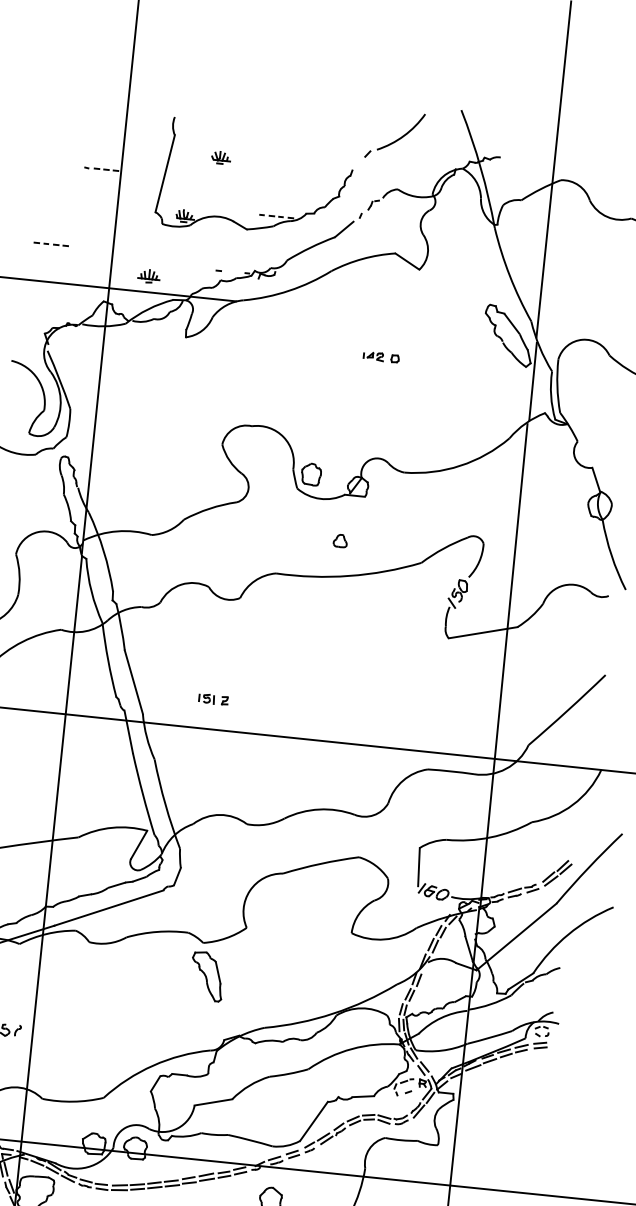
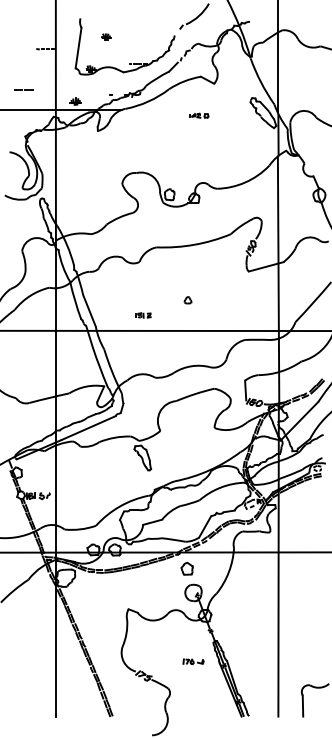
part: (381, 356) -> (199, 115), moved
part: (339, 541) -> (187, 300), moved
part: (213, 699) -> (143, 315), moved

